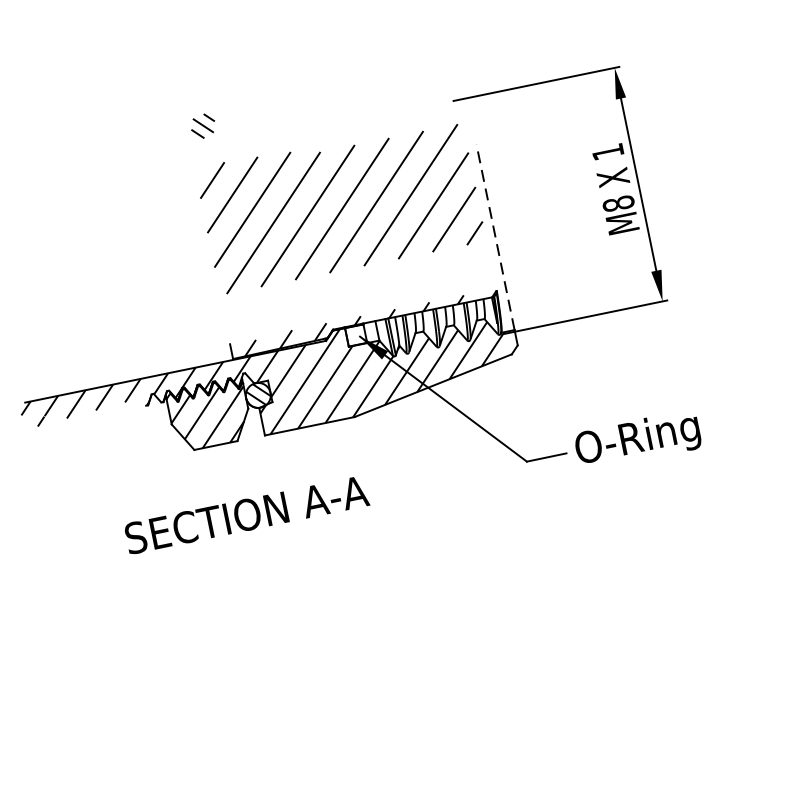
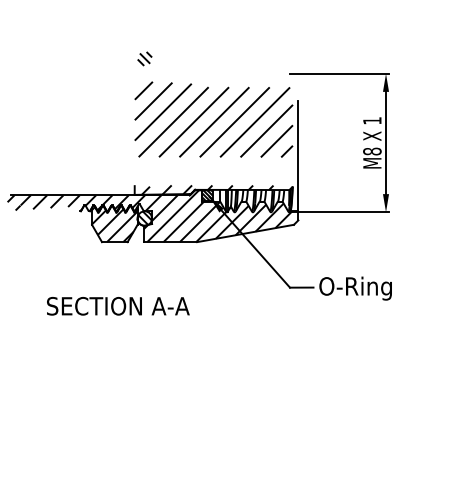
line: (495, 235) -> (298, 155), dashed -> solid
hatch: (355, 334) -> (207, 195), added
text: (247, 515) -> (118, 306), moved

